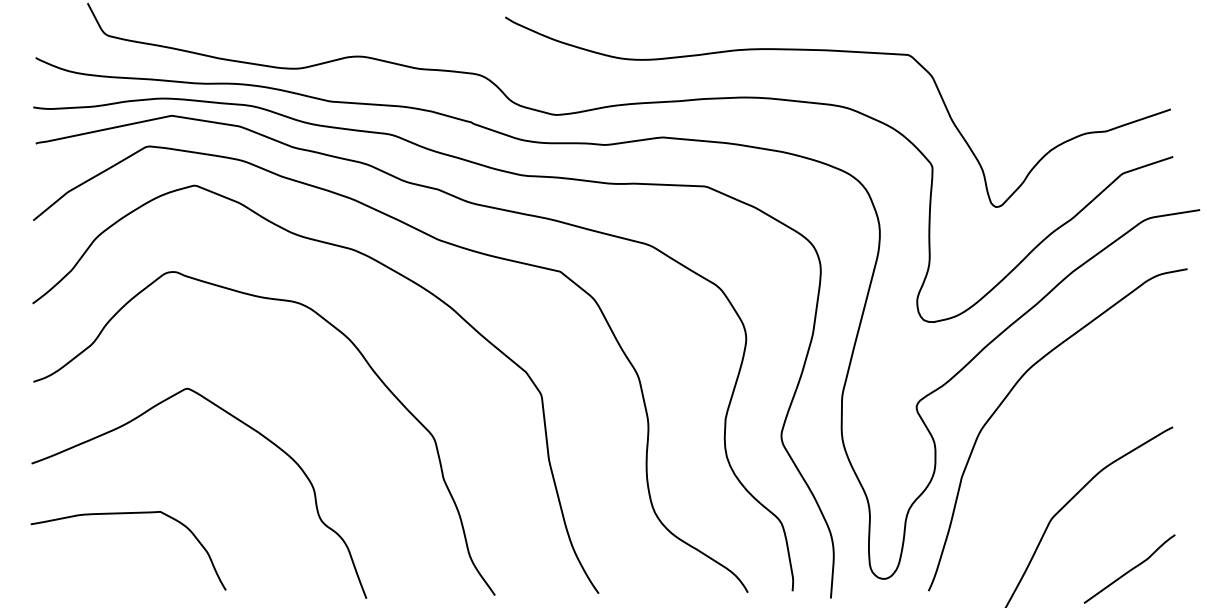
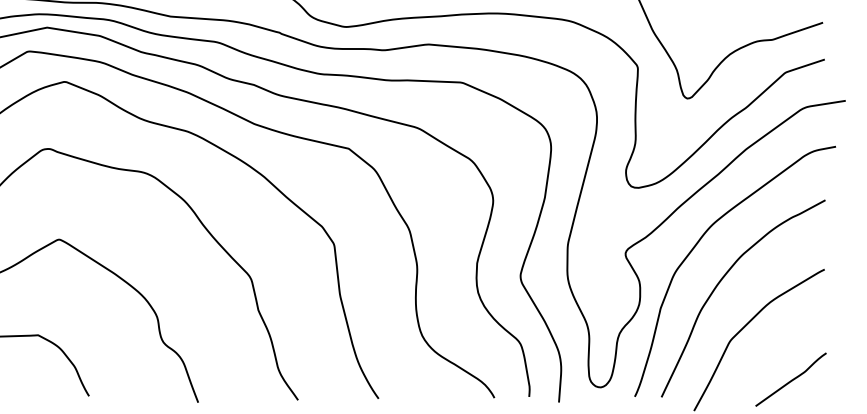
curve: (1041, 440) -> (722, 279), added

